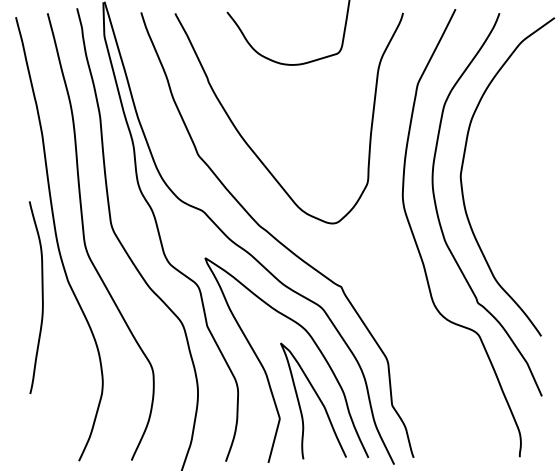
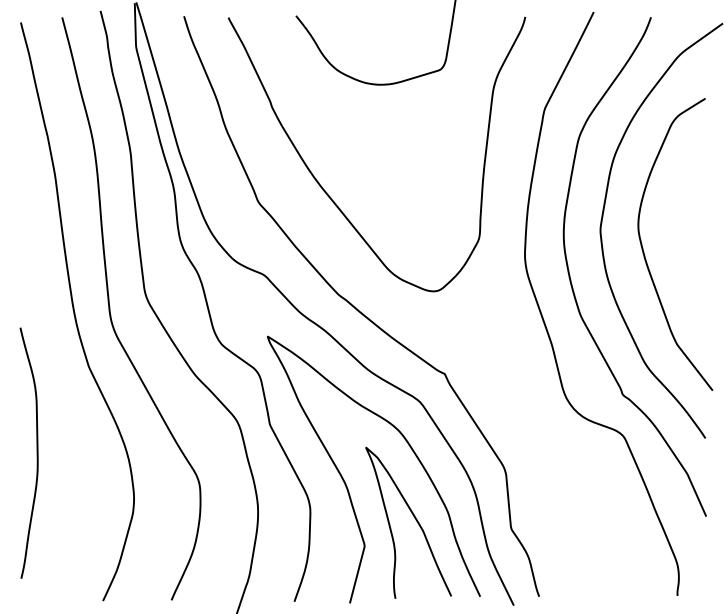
curve: (495, 195) -> (645, 254), added
curve: (41, 297) -> (35, 452), moved

